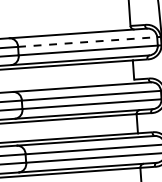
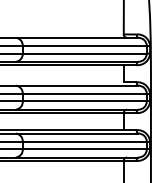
line: (88, 42) -> (85, 46), dashed -> solid

